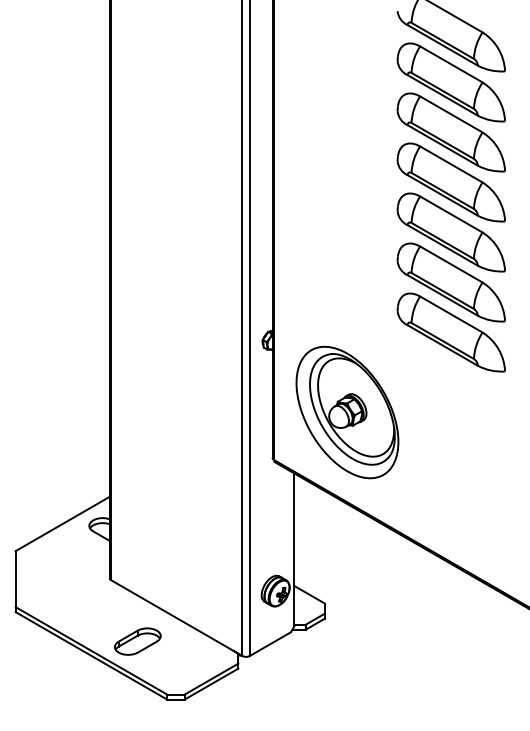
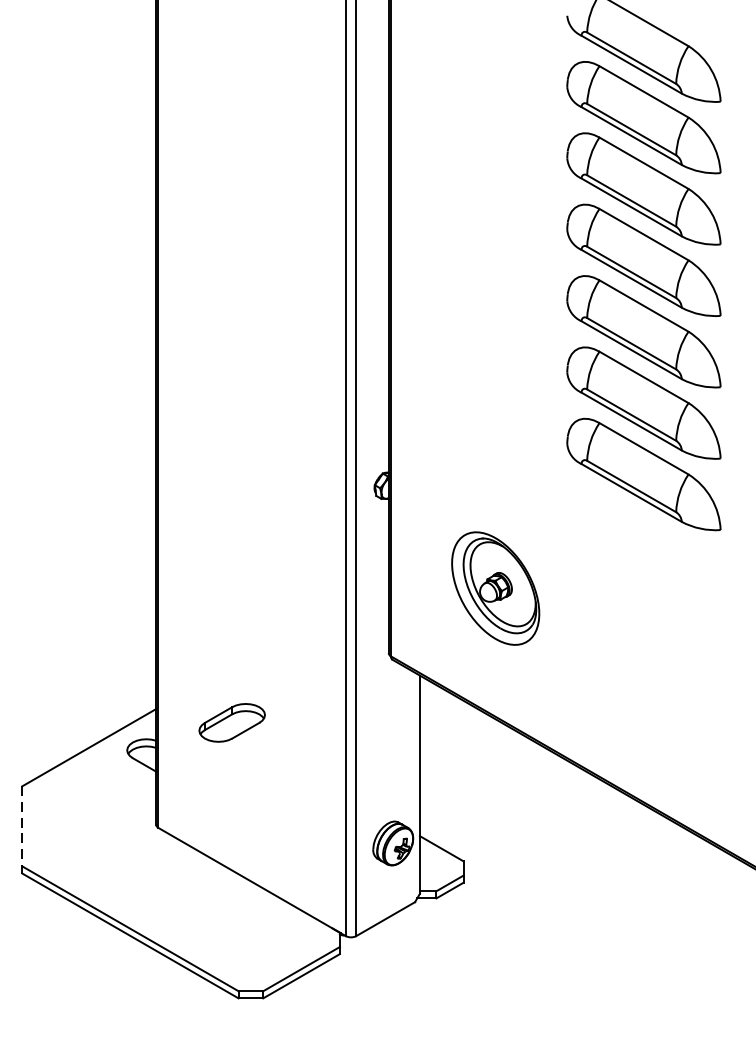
part: (347, 412) -> (495, 588), size x0.6
line: (15, 579) -> (21, 826), solid -> dashed
part: (137, 641) -> (231, 722), moved

